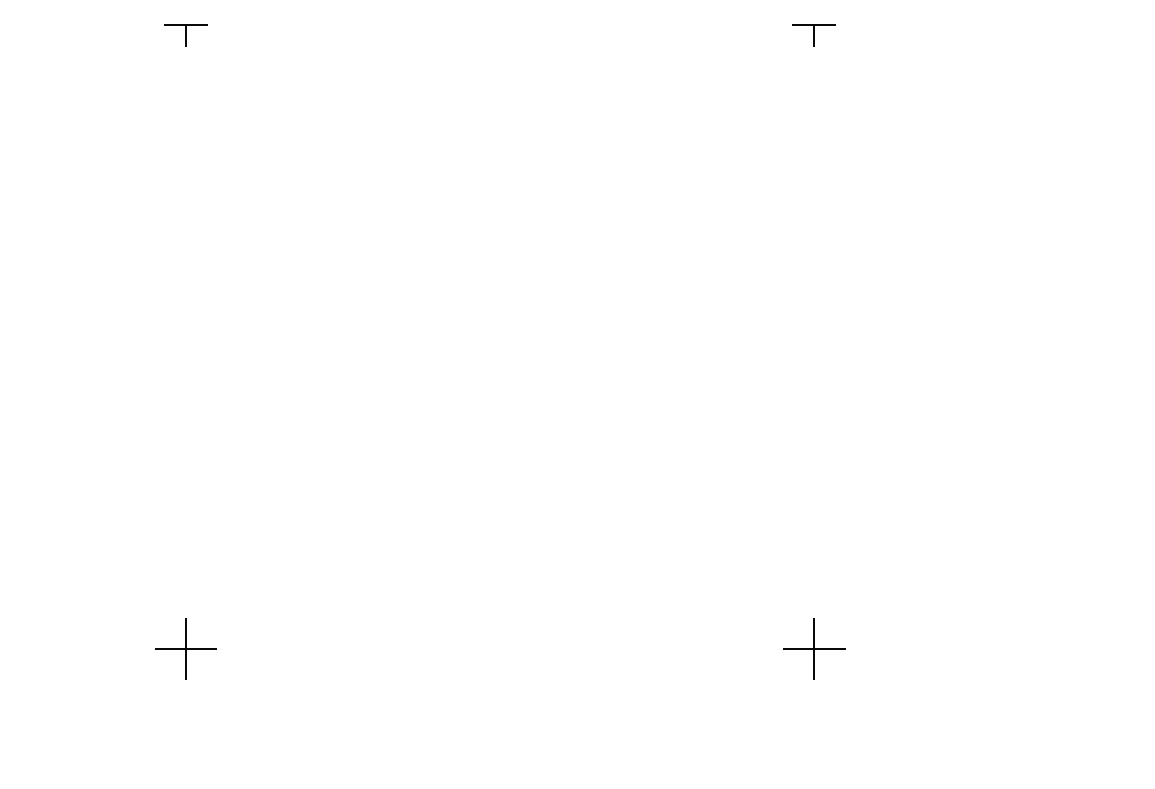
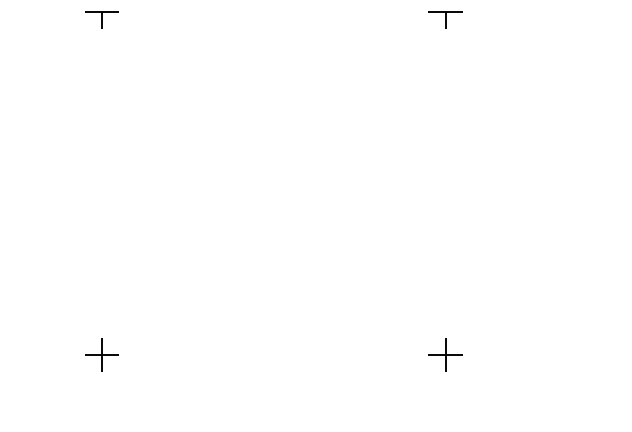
part: (185, 35) -> (101, 19), size x1.43
part: (814, 35) -> (445, 19), size x1.43

